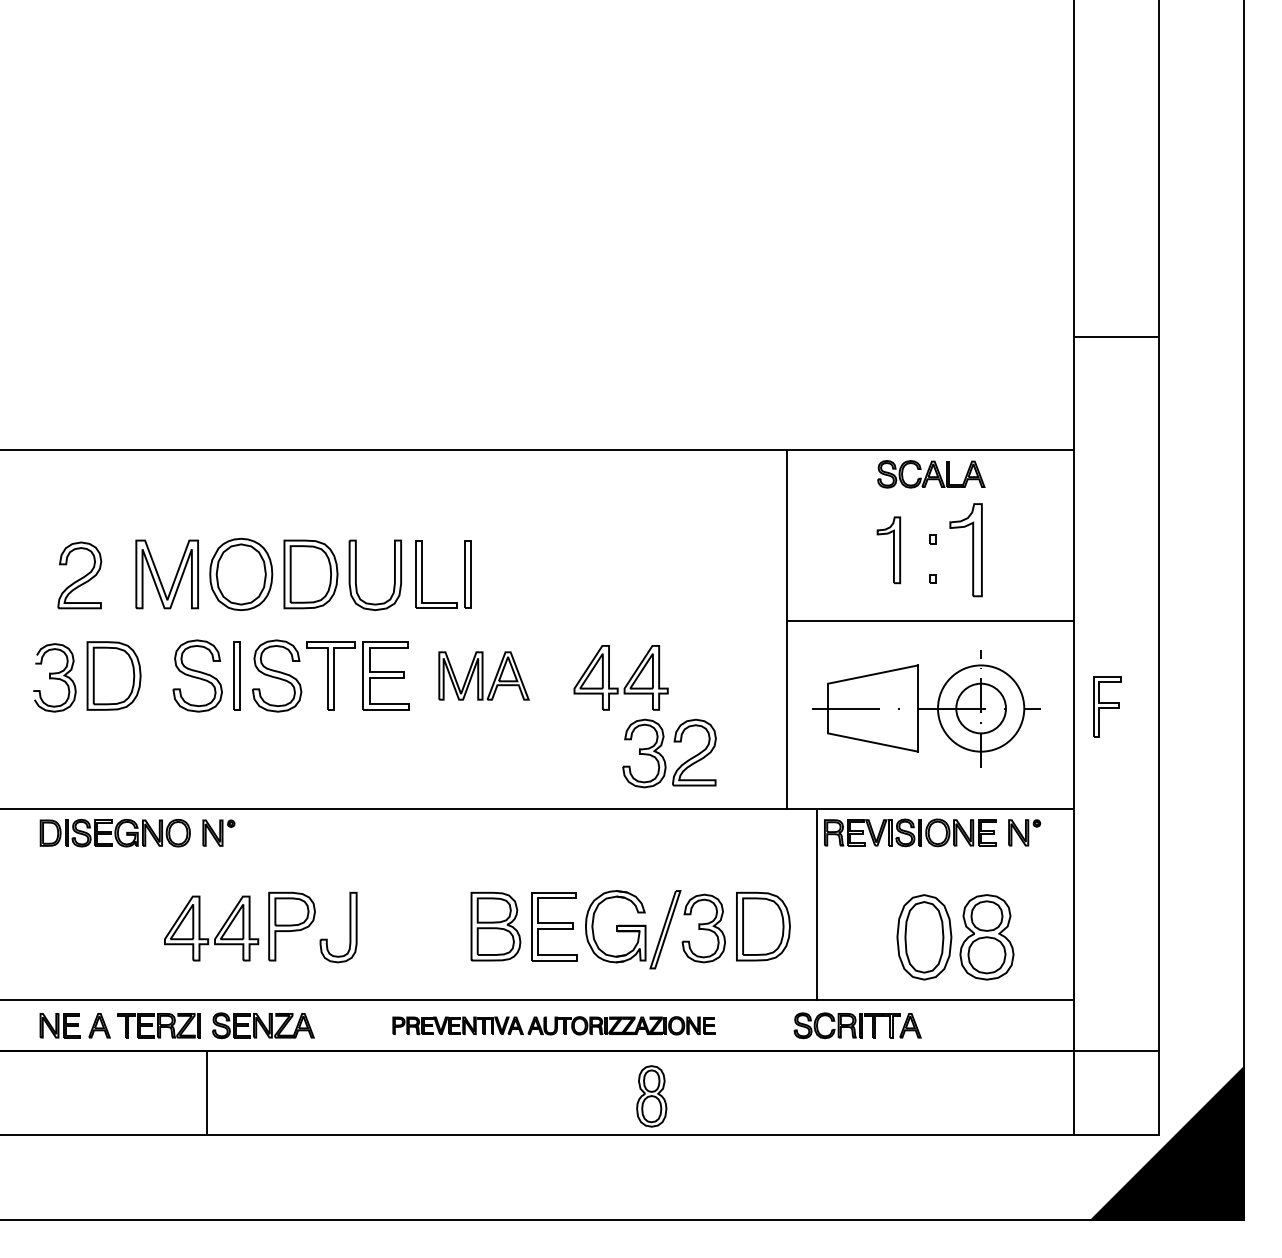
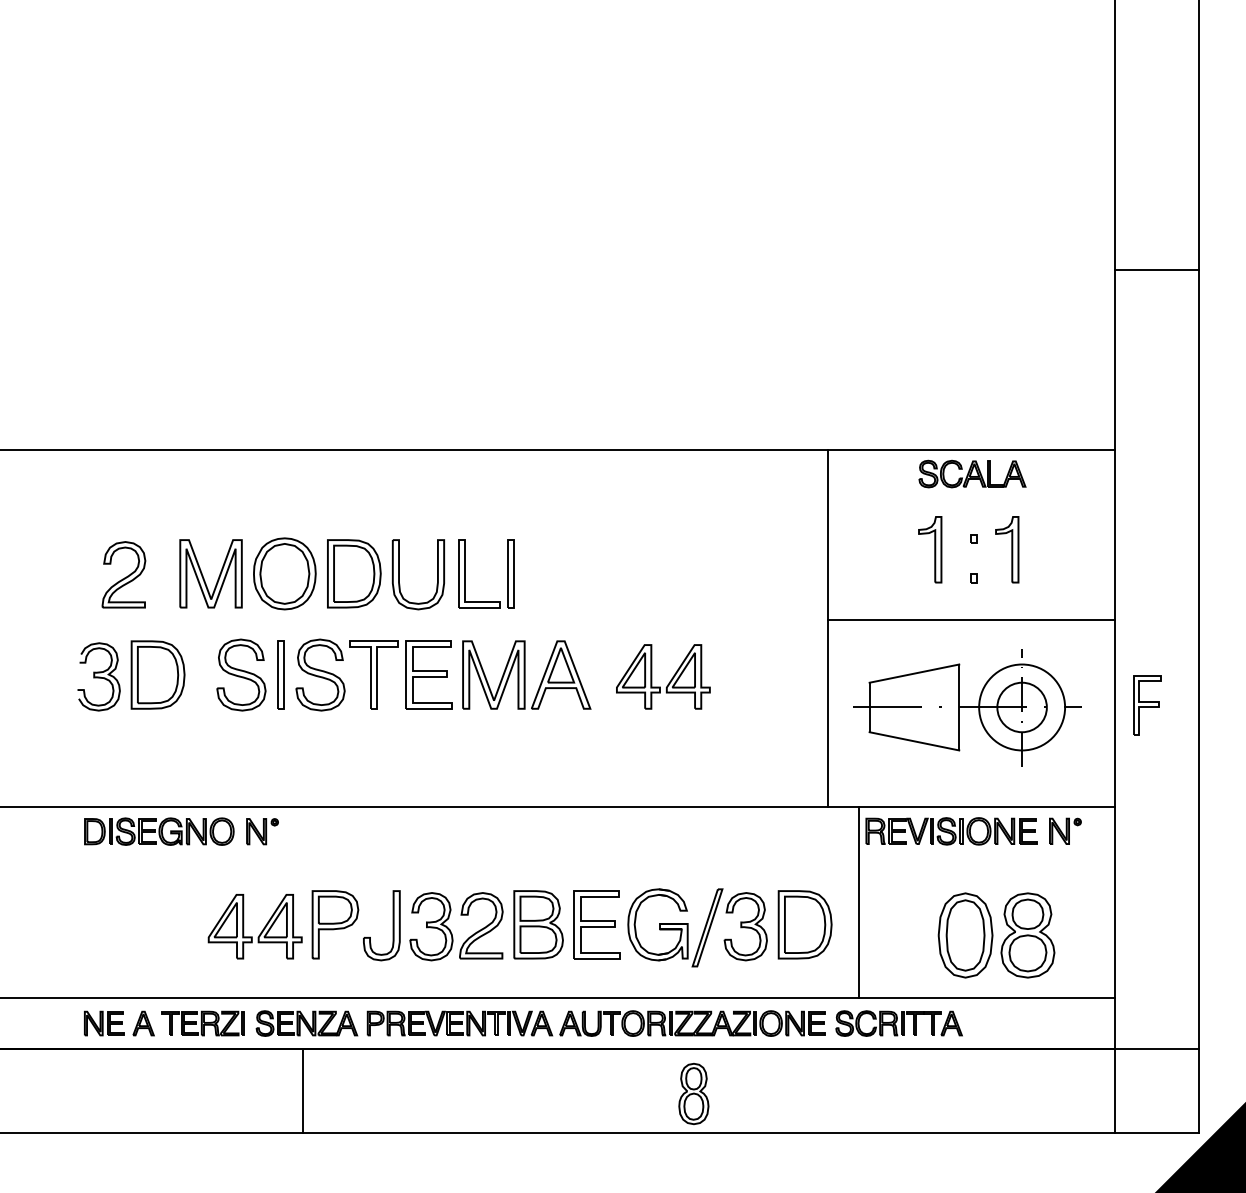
line: (1116, 337) -> (1157, 269), moved
part: (966, 550) -> (1007, 549), size x0.71
part: (483, 675) -> (526, 674), size x1.43
part: (663, 756) -> (450, 929), moved
part: (553, 1025) -> (595, 1023), size x1.43
line: (206, 1092) -> (303, 1090), moved

